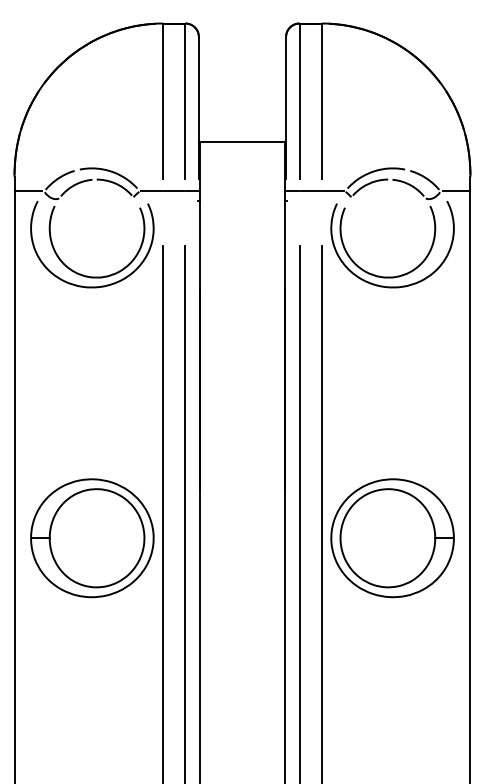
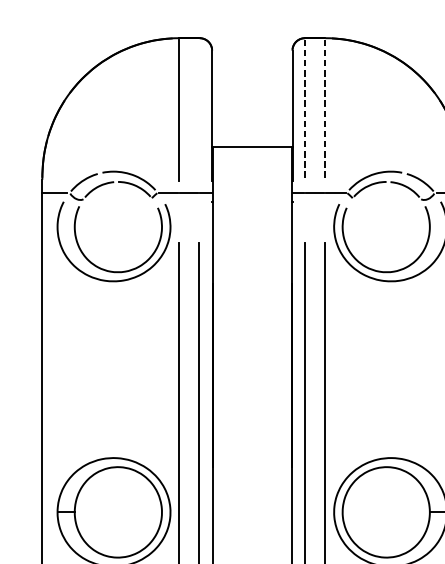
line: (185, 101) -> (199, 110), removed
line: (299, 102) -> (304, 110), solid -> dashed
line: (321, 102) -> (325, 110), solid -> dashed

